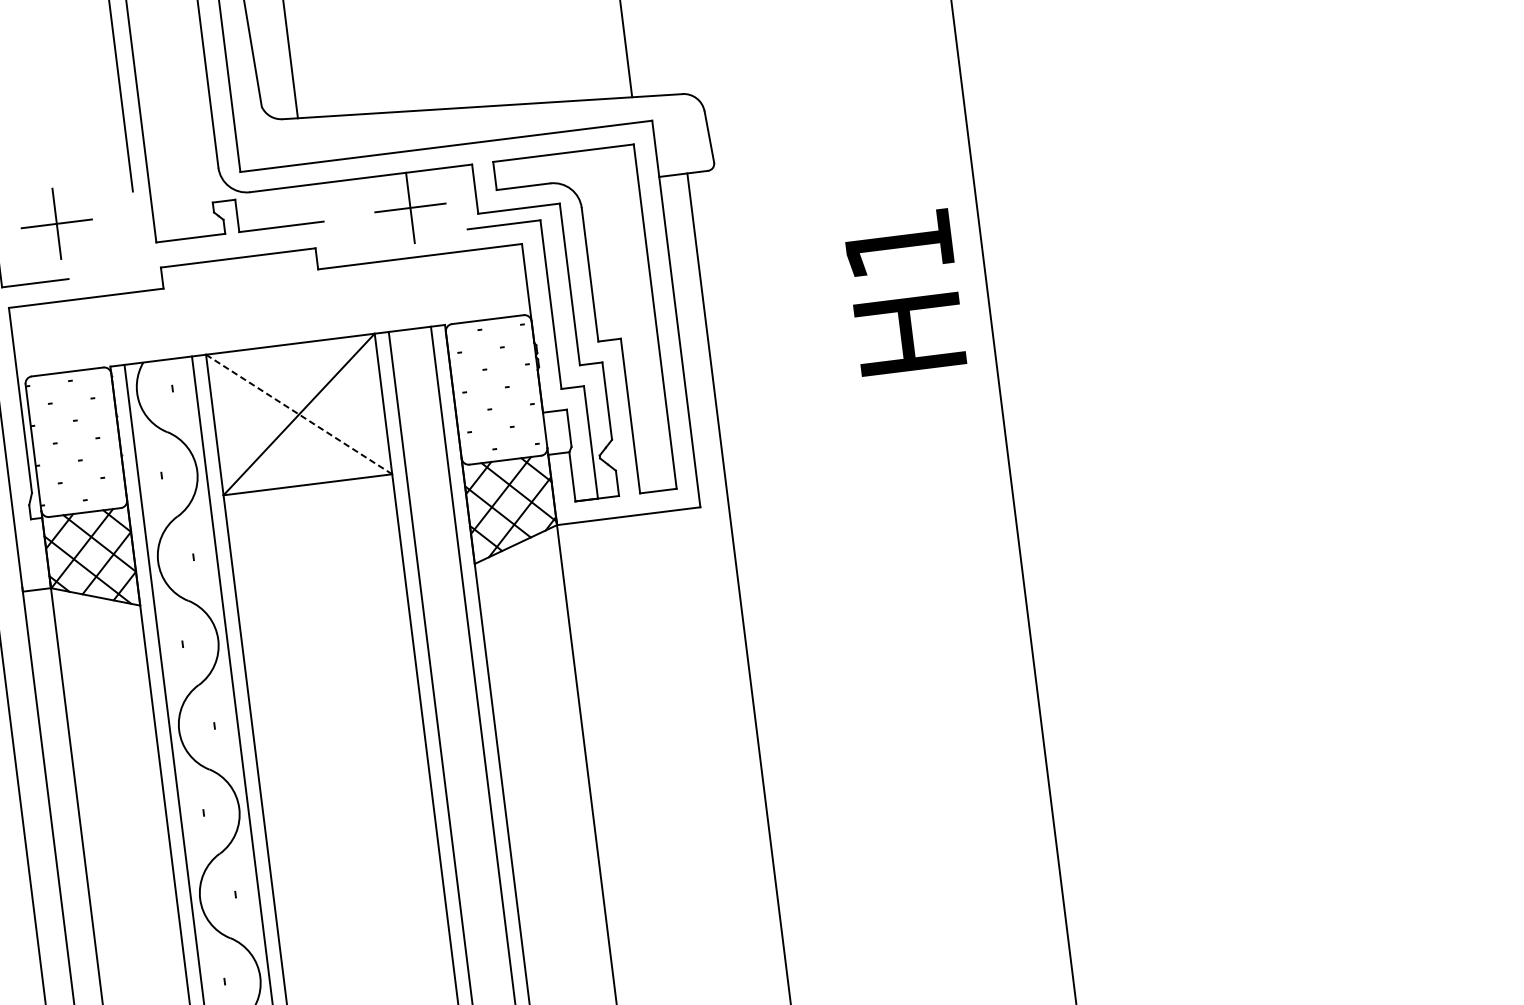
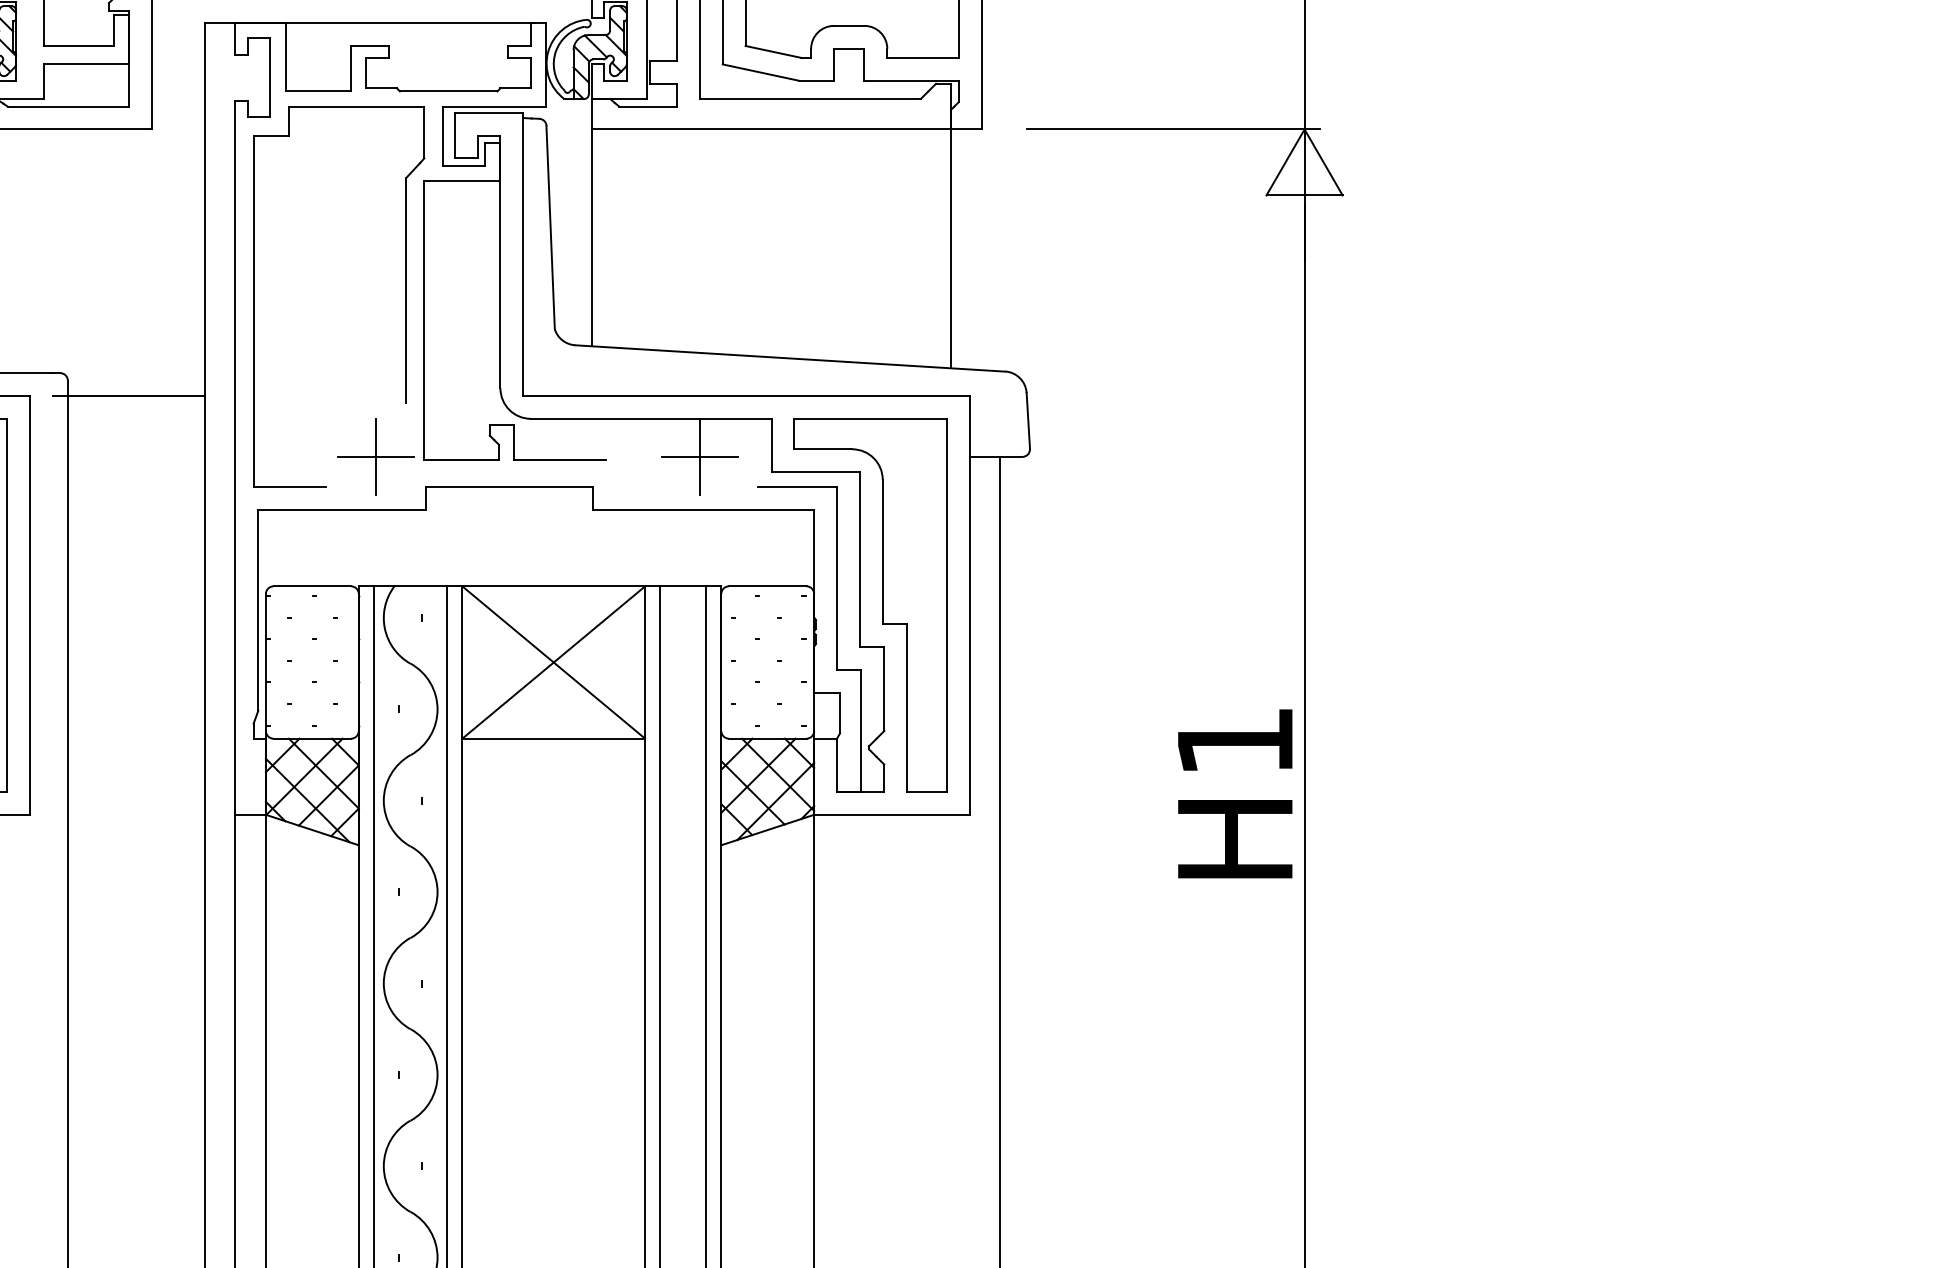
part: (56, 223) -> (375, 456), moved
text: (905, 292) -> (1235, 793), moved
line: (298, 414) -> (553, 662), dashed -> solid

